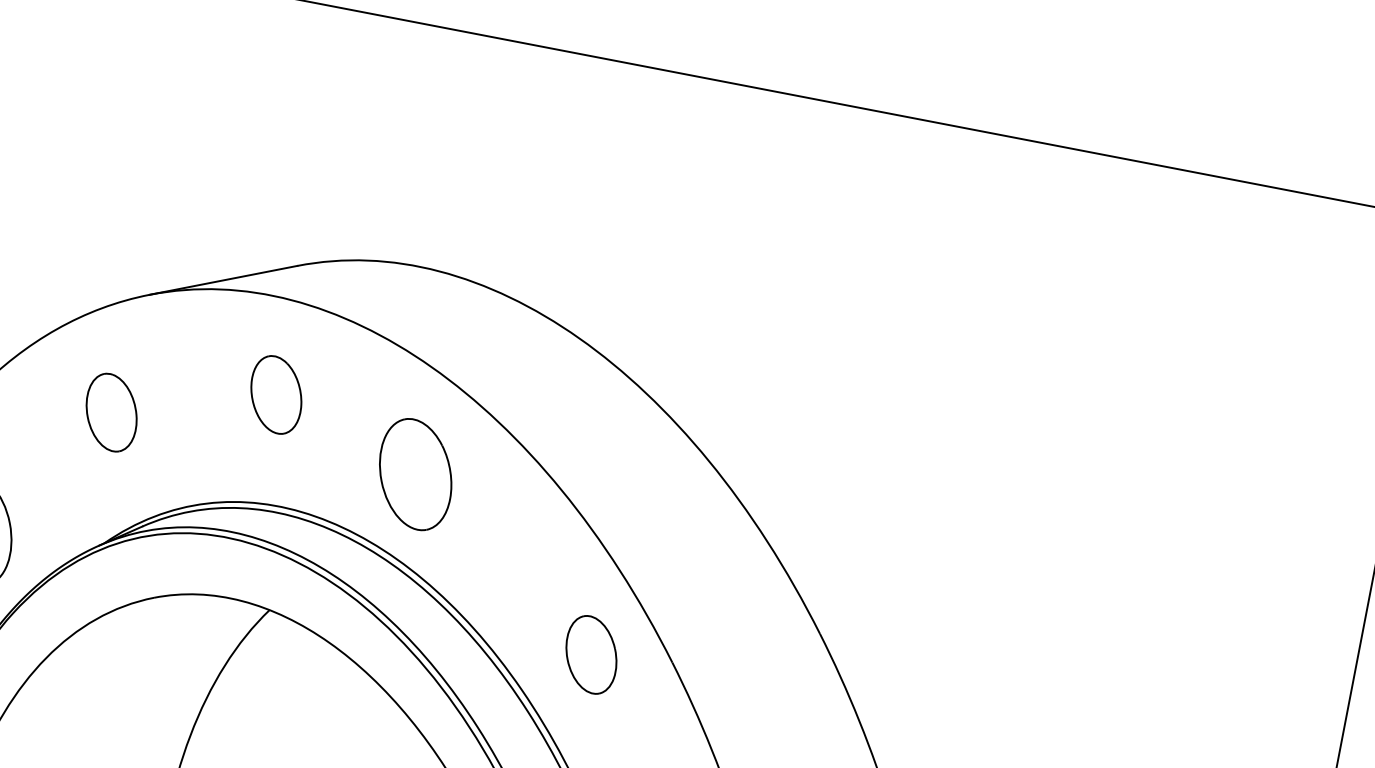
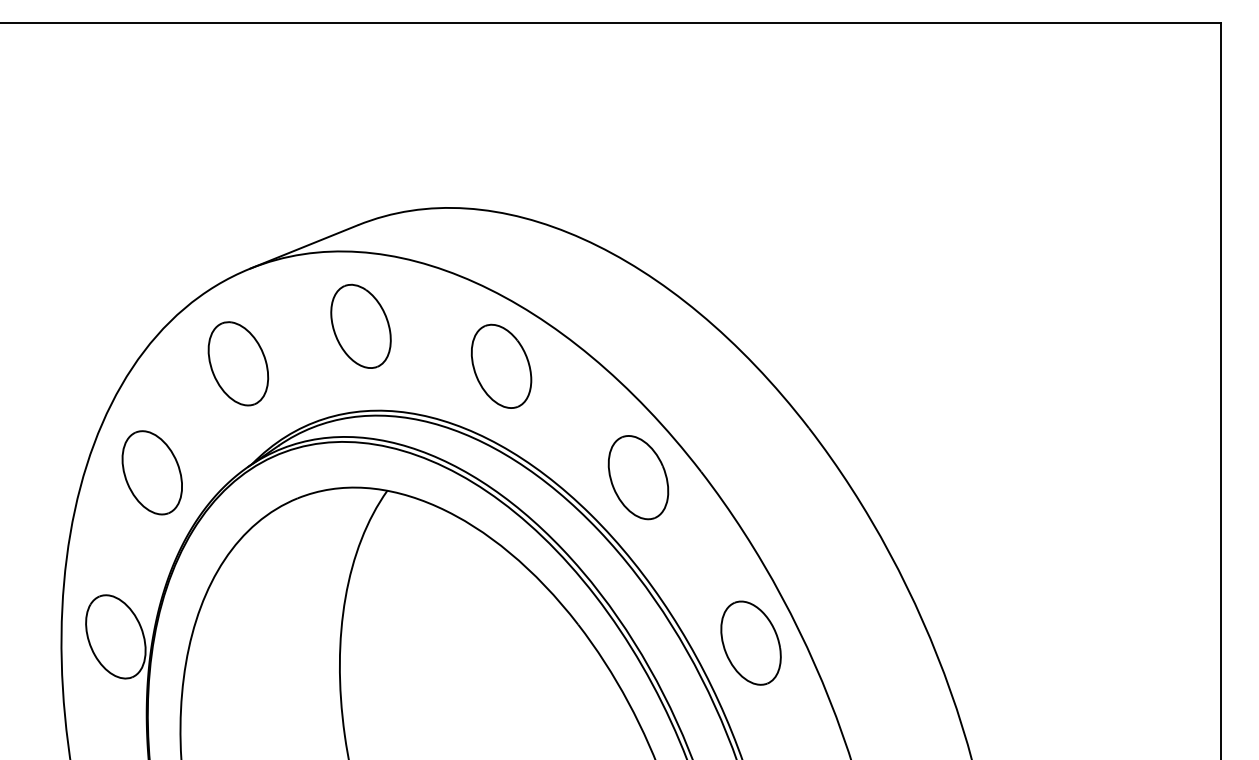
part: (275, 393) -> (360, 325), size x1.43
part: (111, 412) -> (238, 363), size x1.43
part: (415, 473) -> (501, 365), moved
part: (591, 654) -> (638, 477), size x1.43

